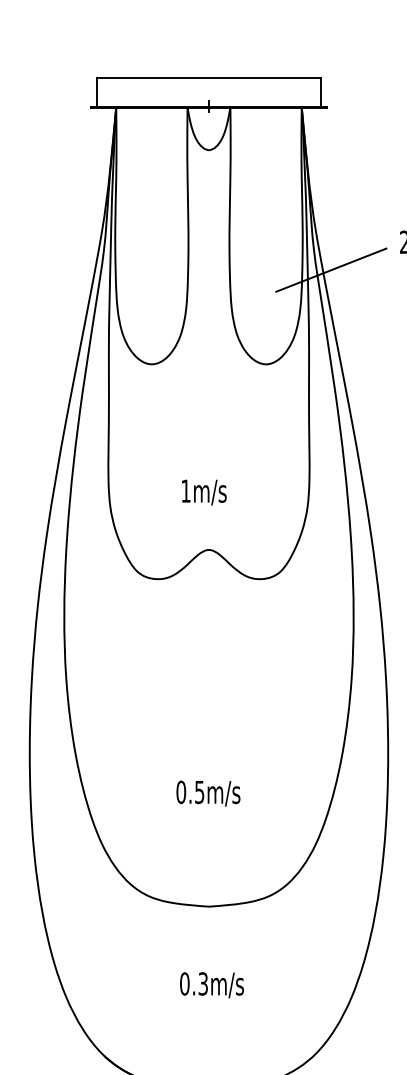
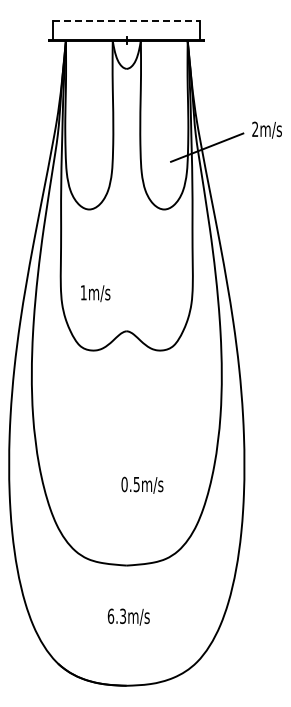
line: (210, 78) -> (127, 21), solid -> dashed
text: (203, 492) -> (95, 293), moved
text: (208, 792) -> (142, 484), moved
text: (185, 982) -> (111, 615), 0.3m/s -> 6.3m/s

